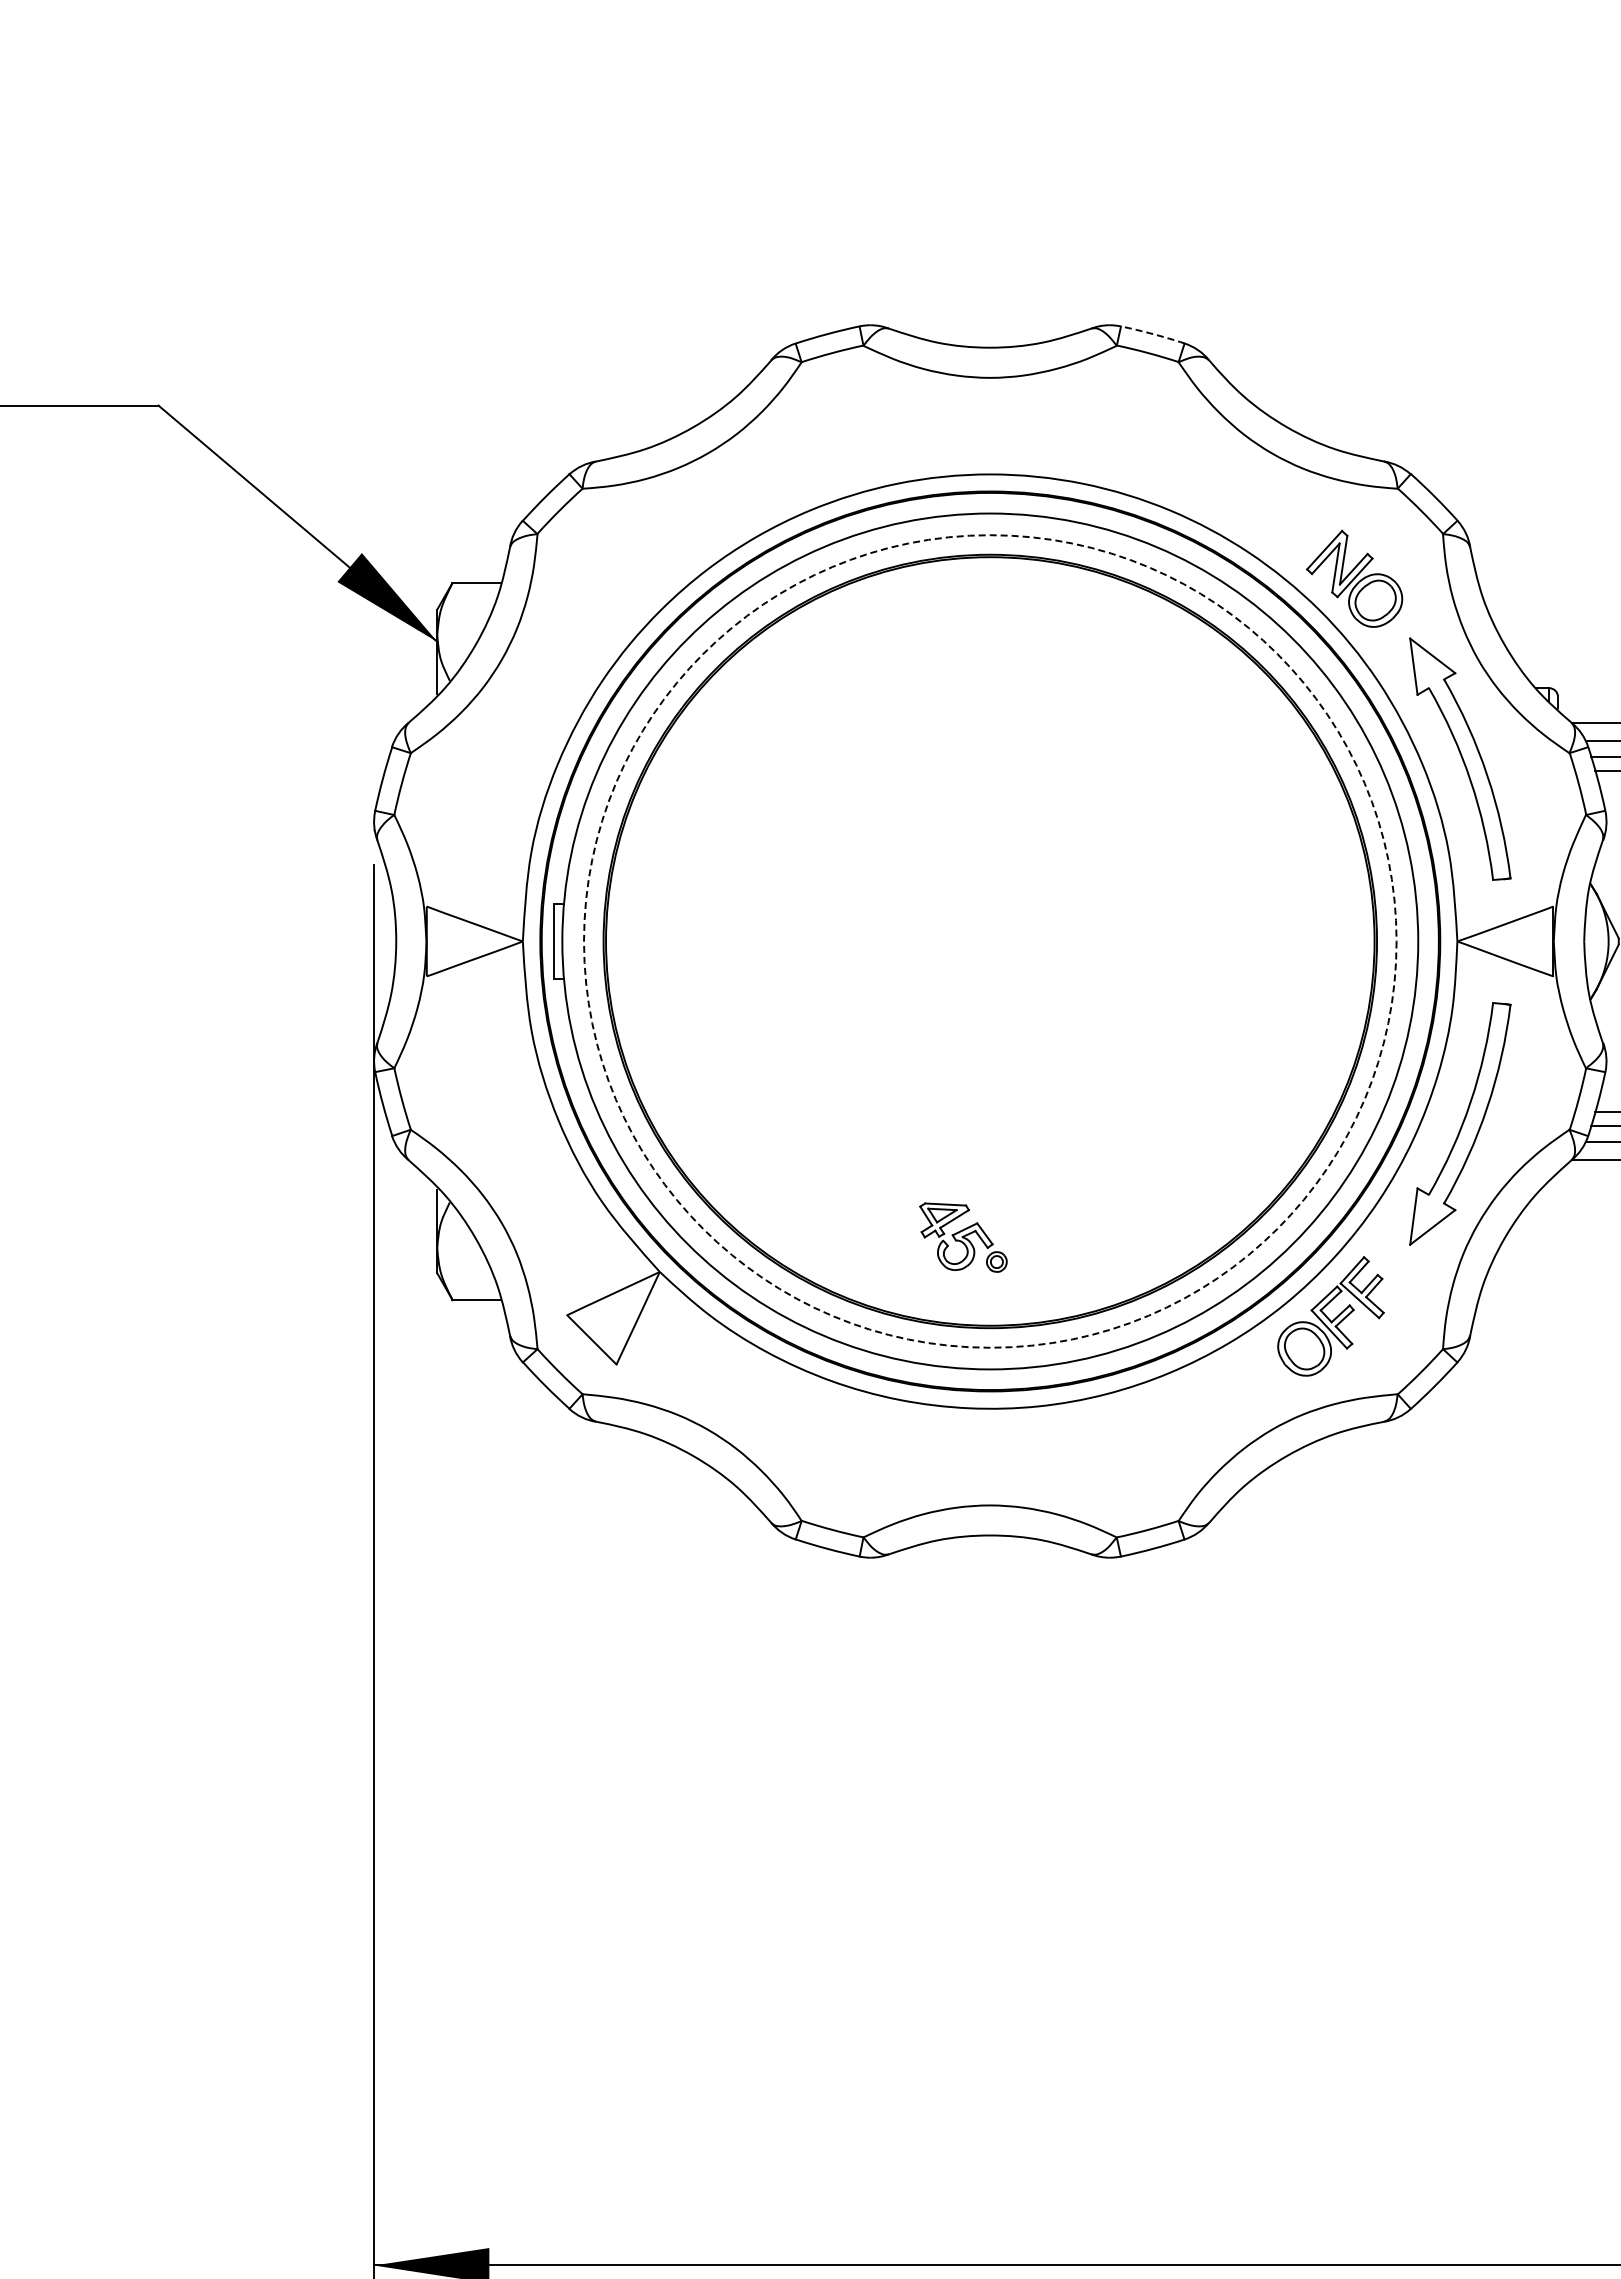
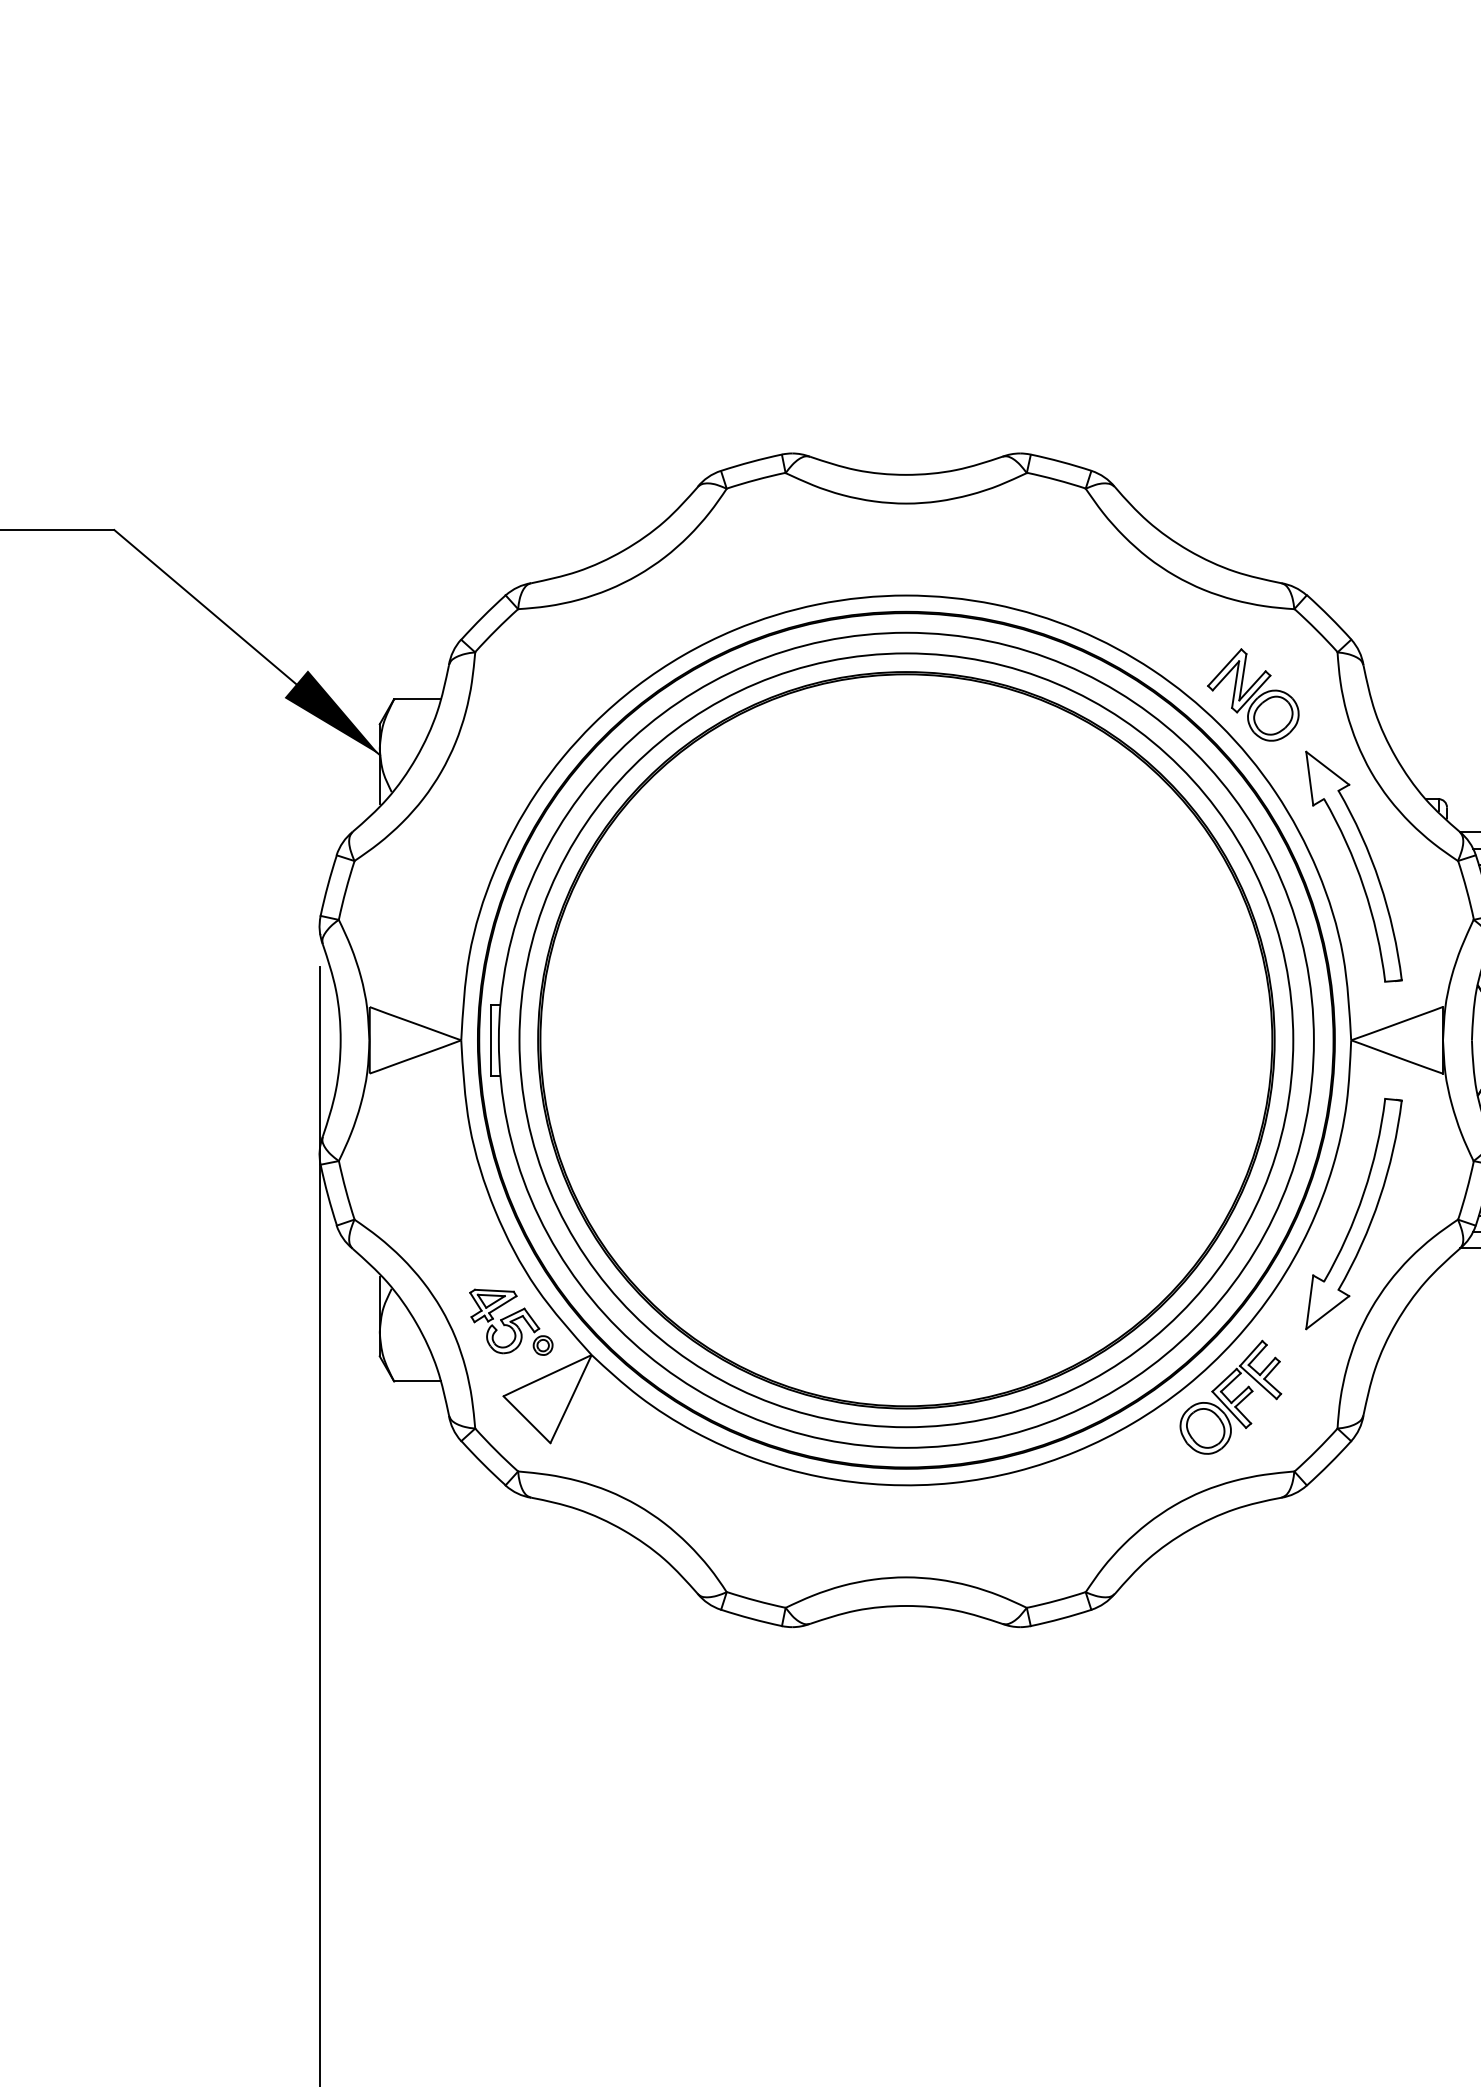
arc: (1153, 334) -> (1061, 462), dashed -> solid
circle: (990, 941) -> (906, 1040), dashed -> solid
part: (963, 1237) -> (511, 1322), moved

